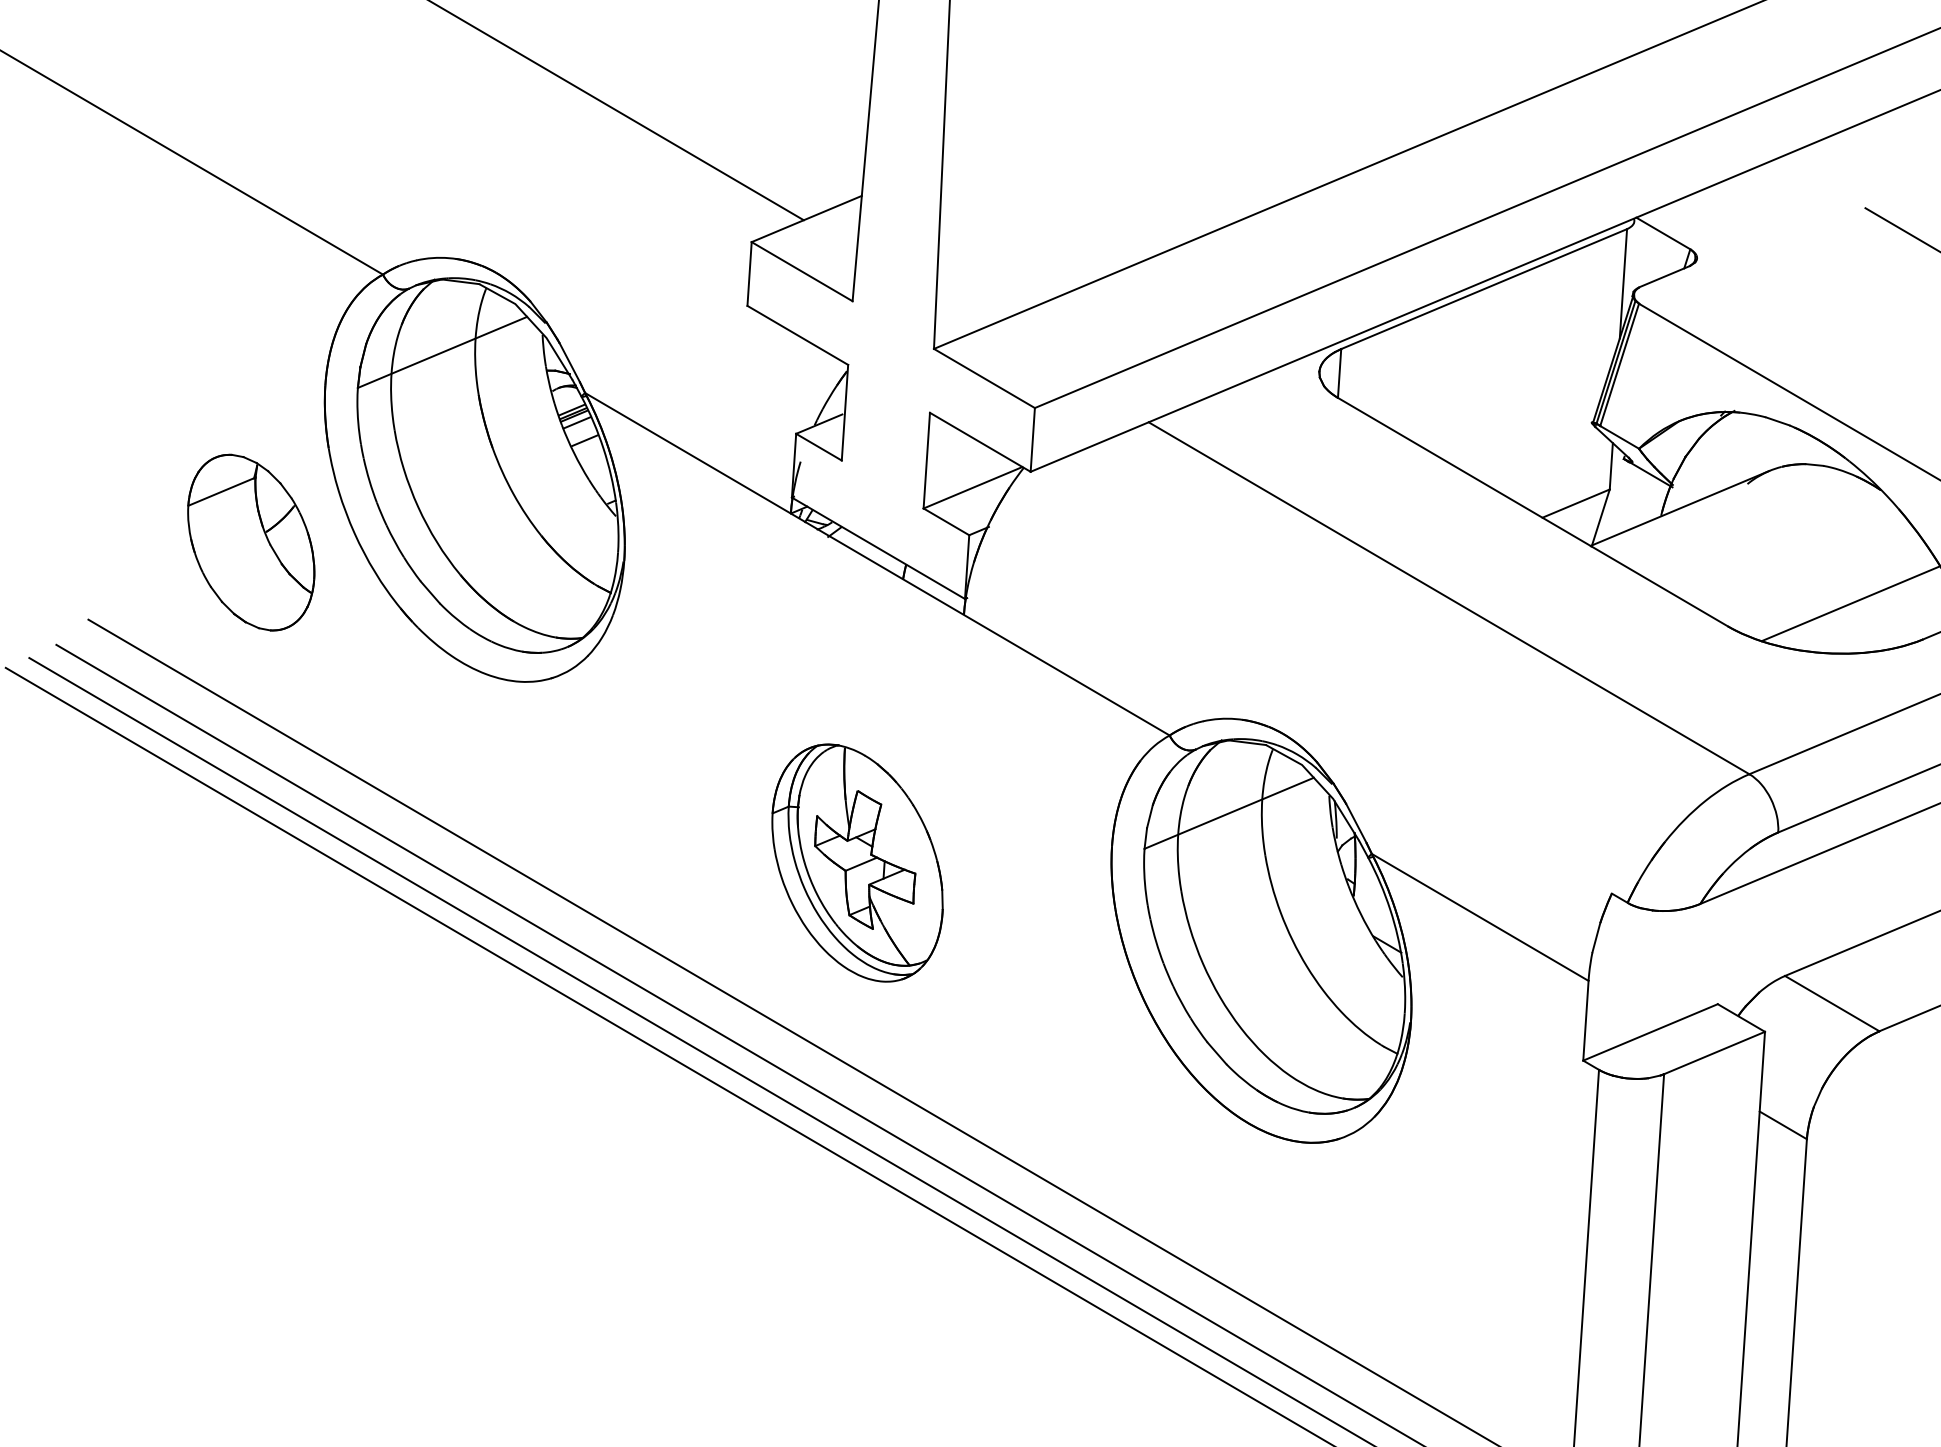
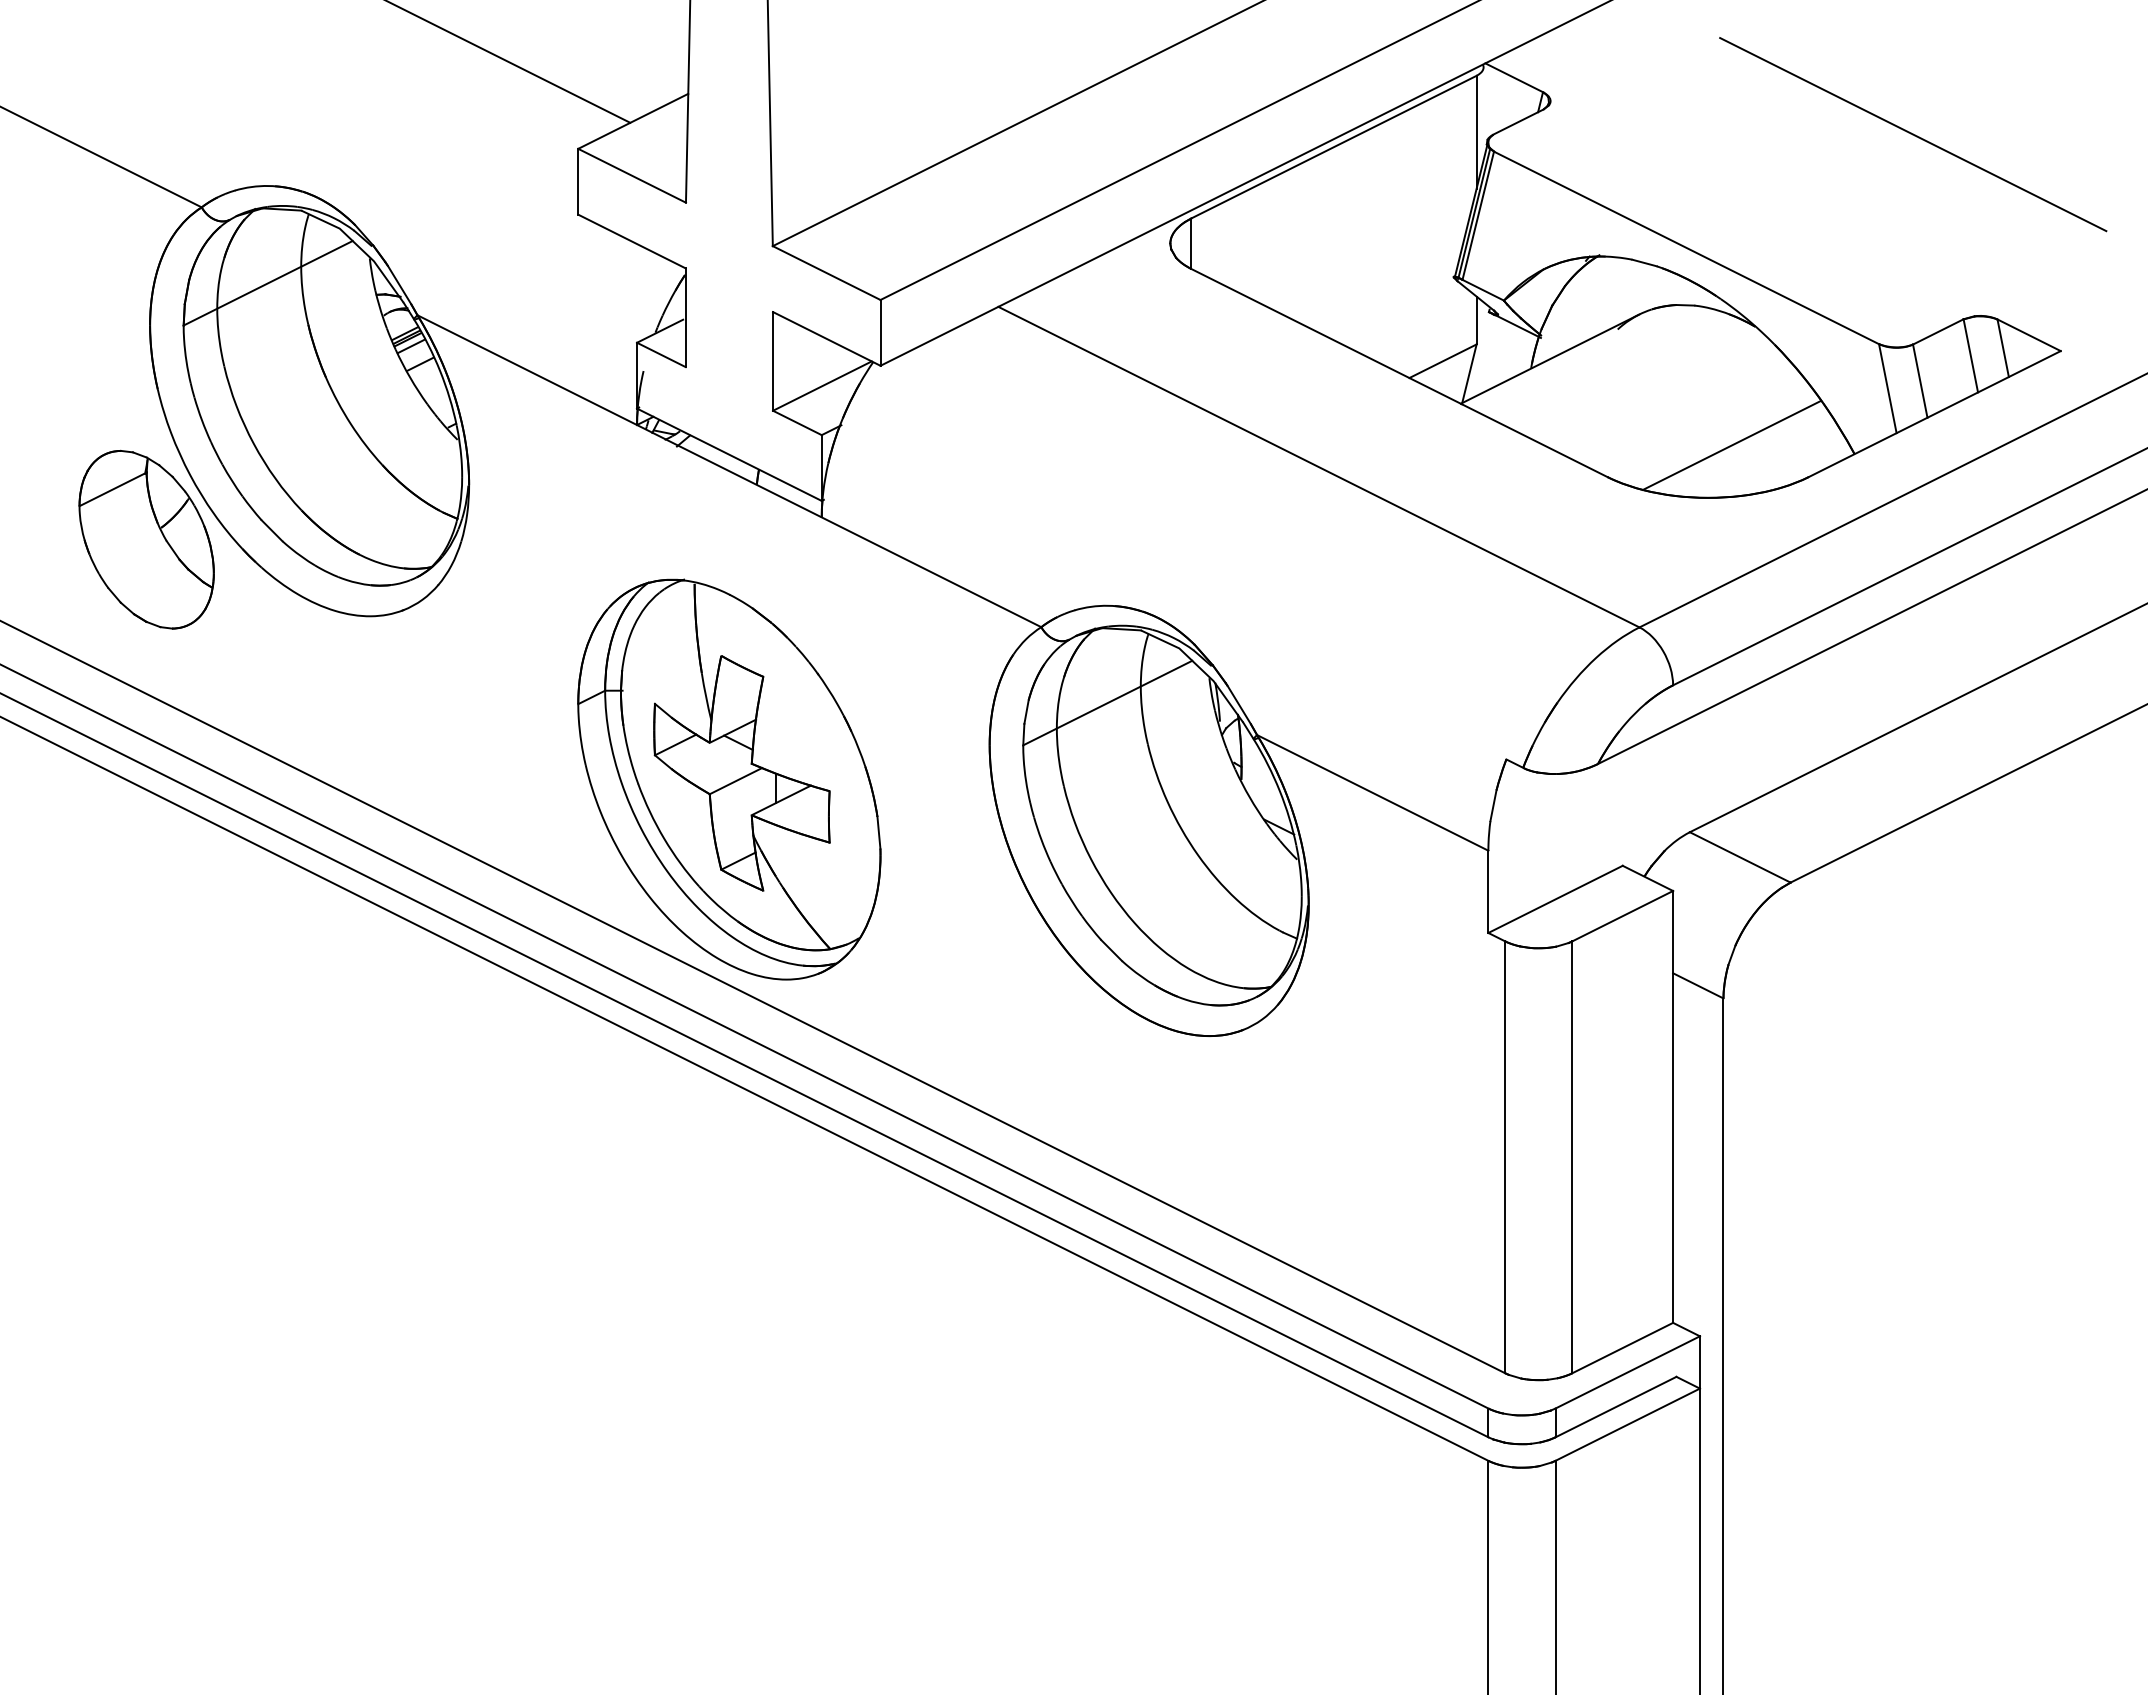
part: (251, 542) -> (146, 539), moved
part: (857, 863) -> (729, 779), size x1.67

